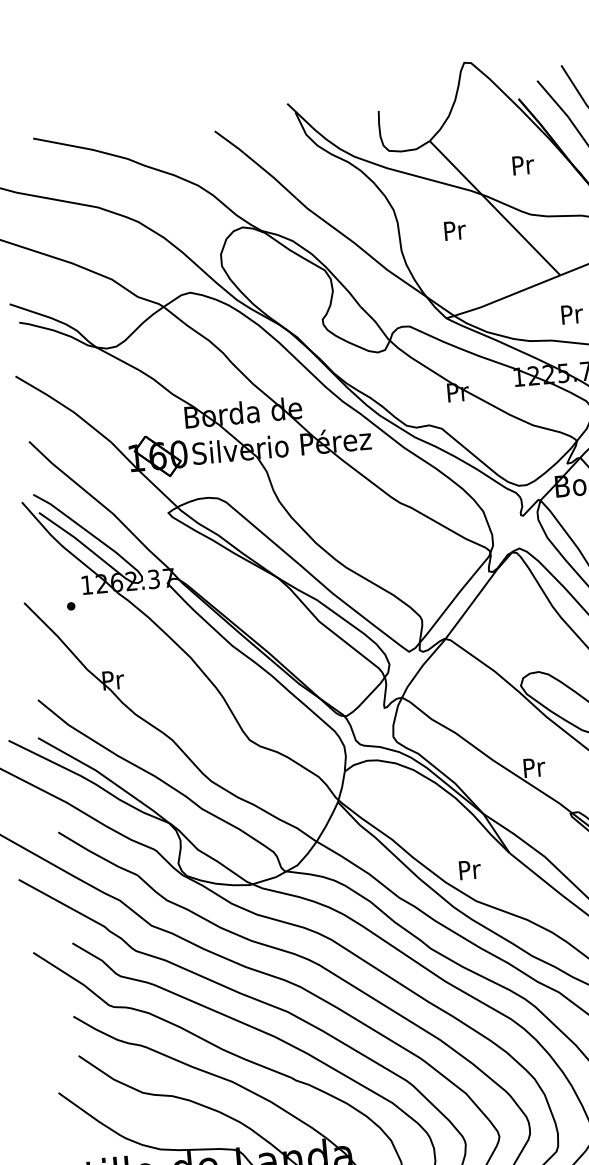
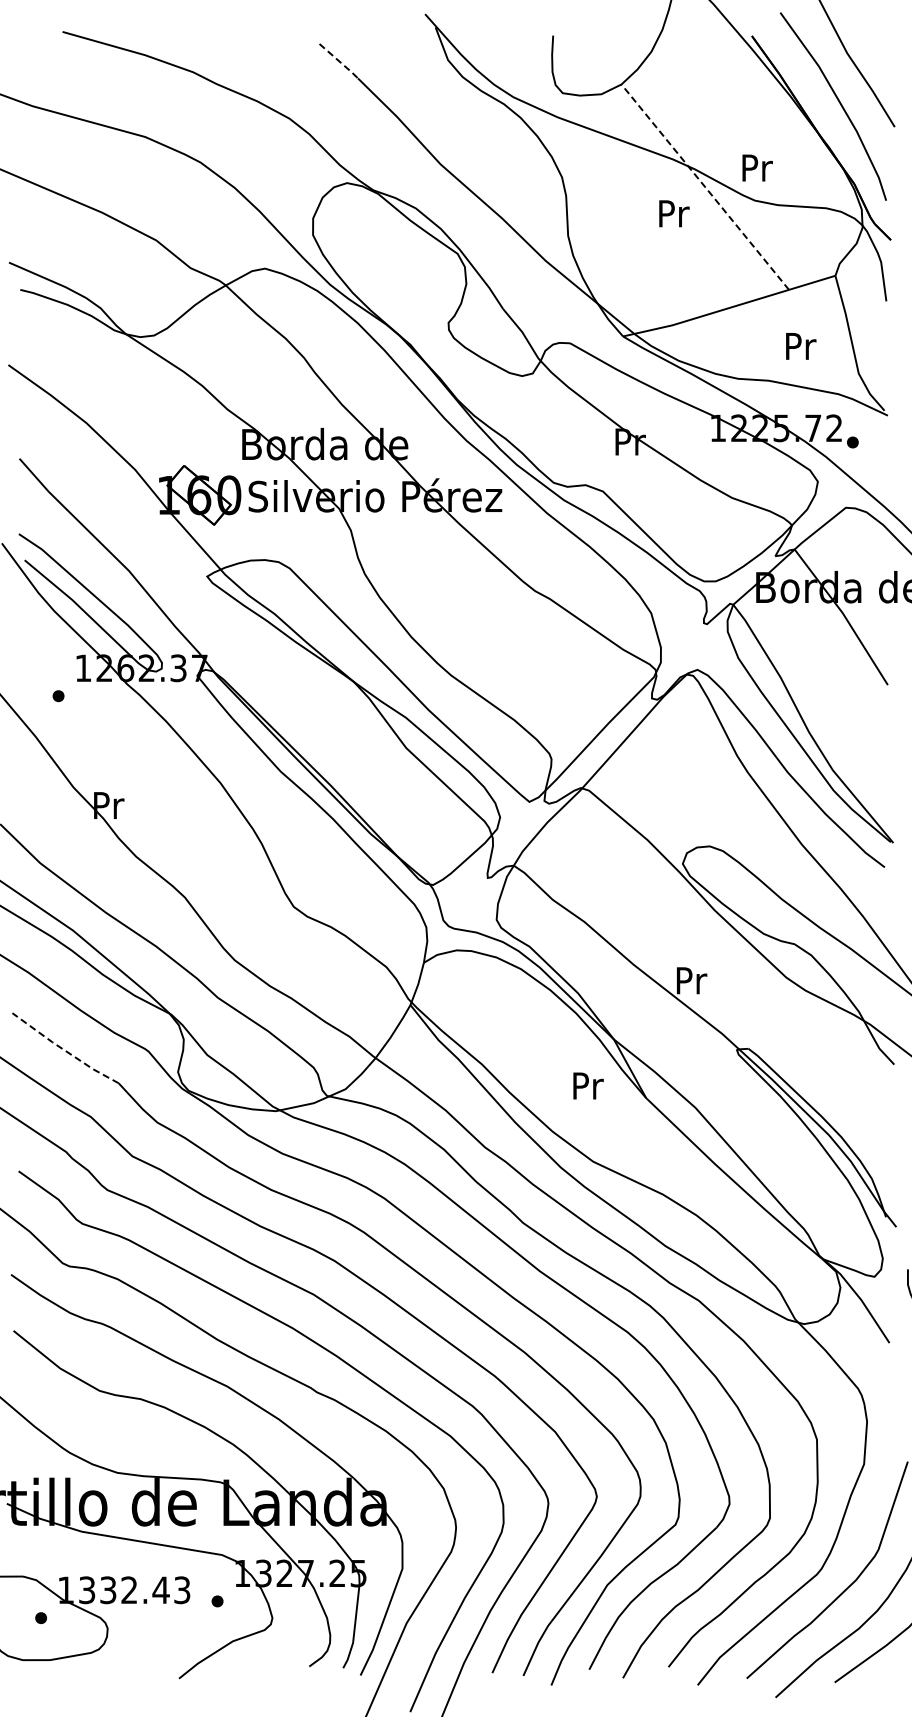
line: (229, 142) -> (339, 61), solid -> dashed
text: (523, 164) -> (757, 167), moved
line: (494, 207) -> (704, 186), solid -> dashed
text: (455, 230) -> (674, 213), moved
line: (97, 855) -> (64, 1050), solid -> dashed
text: (470, 869) -> (588, 1085), moved

